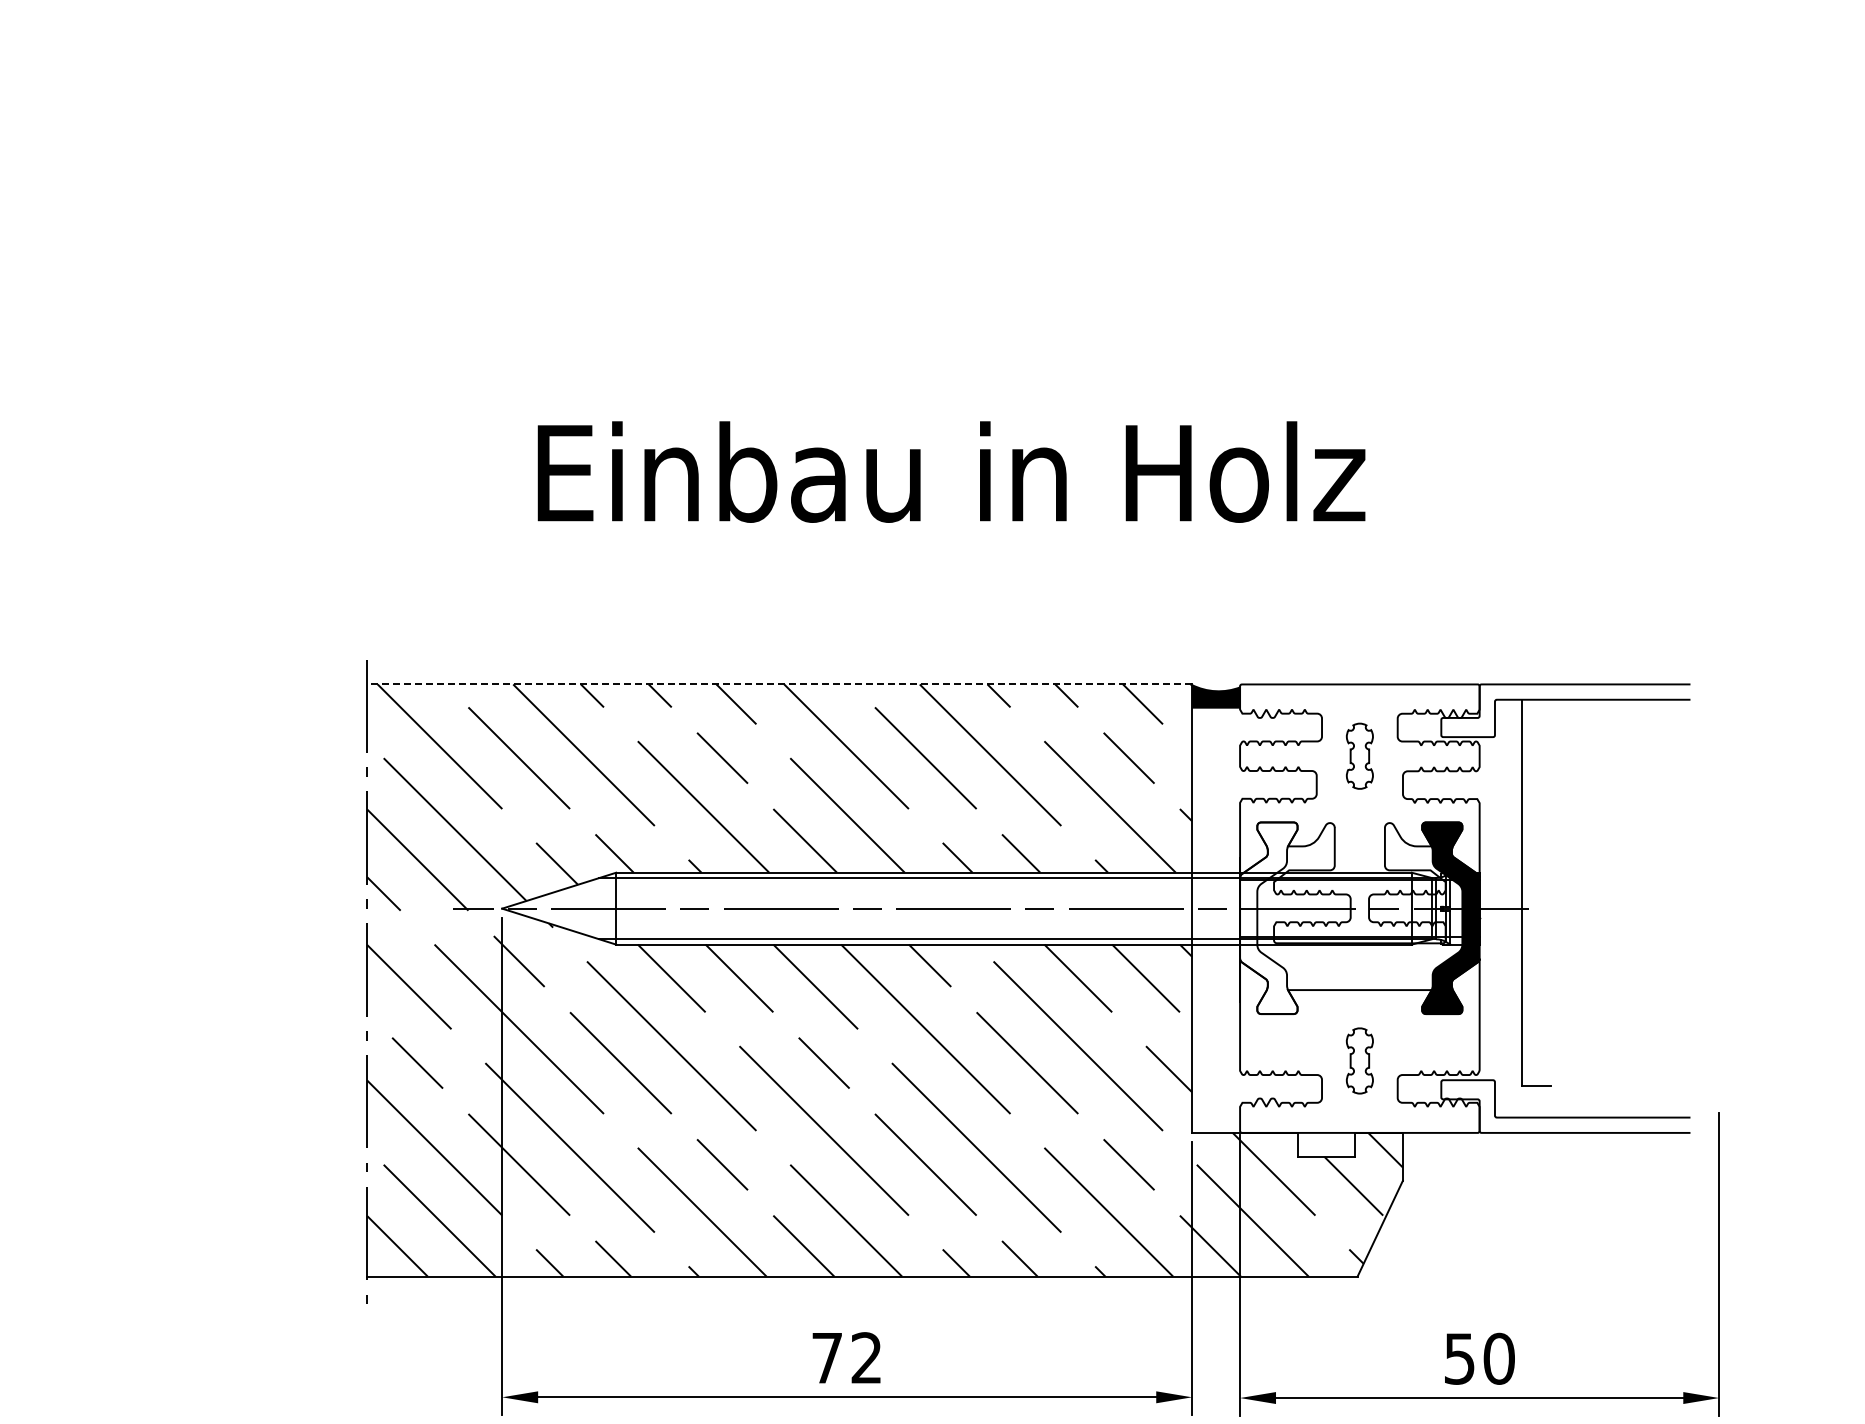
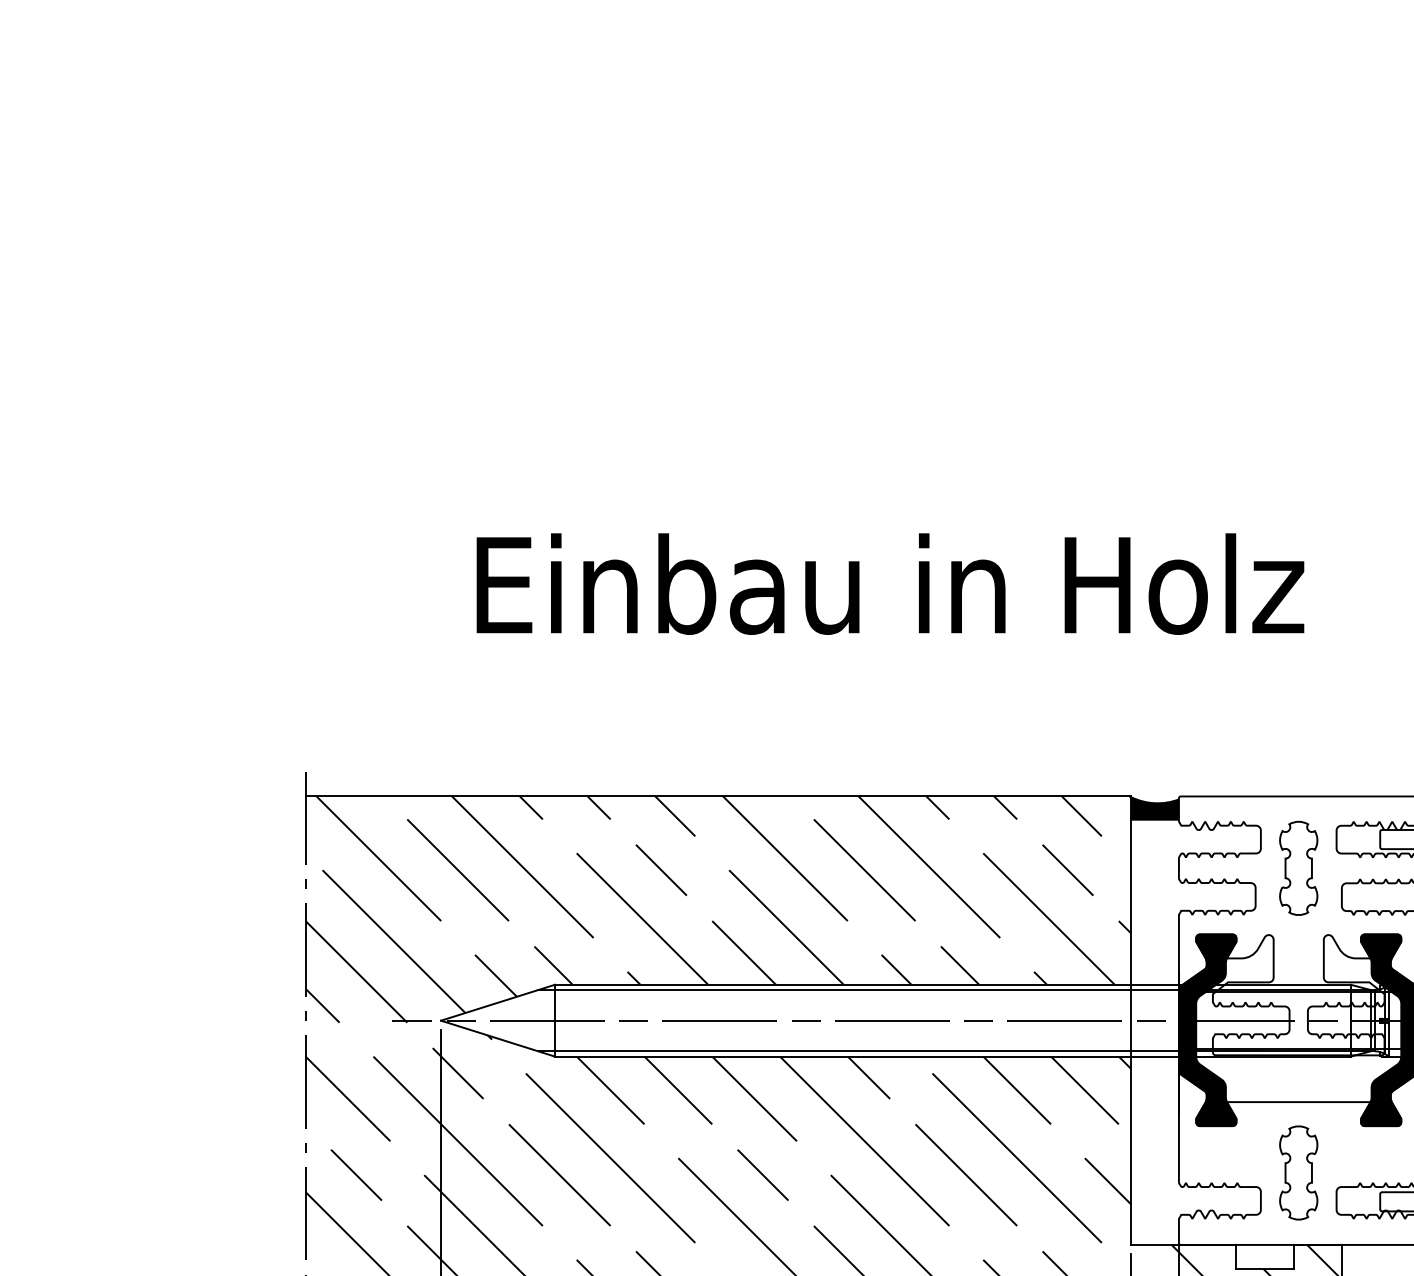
line: (779, 684) -> (718, 796), dashed -> solid
part: (1359, 755) -> (1298, 867), size x1.43
fill: (1268, 918) -> (1207, 1030), added
part: (1359, 1060) -> (1298, 1172), size x1.43

